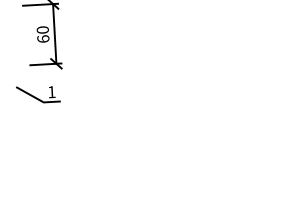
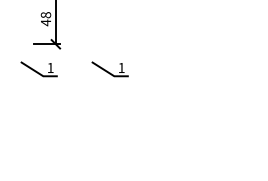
text: (42, 35) -> (45, 19), 60 -> 48
part: (121, 90) -> (109, 69), added

